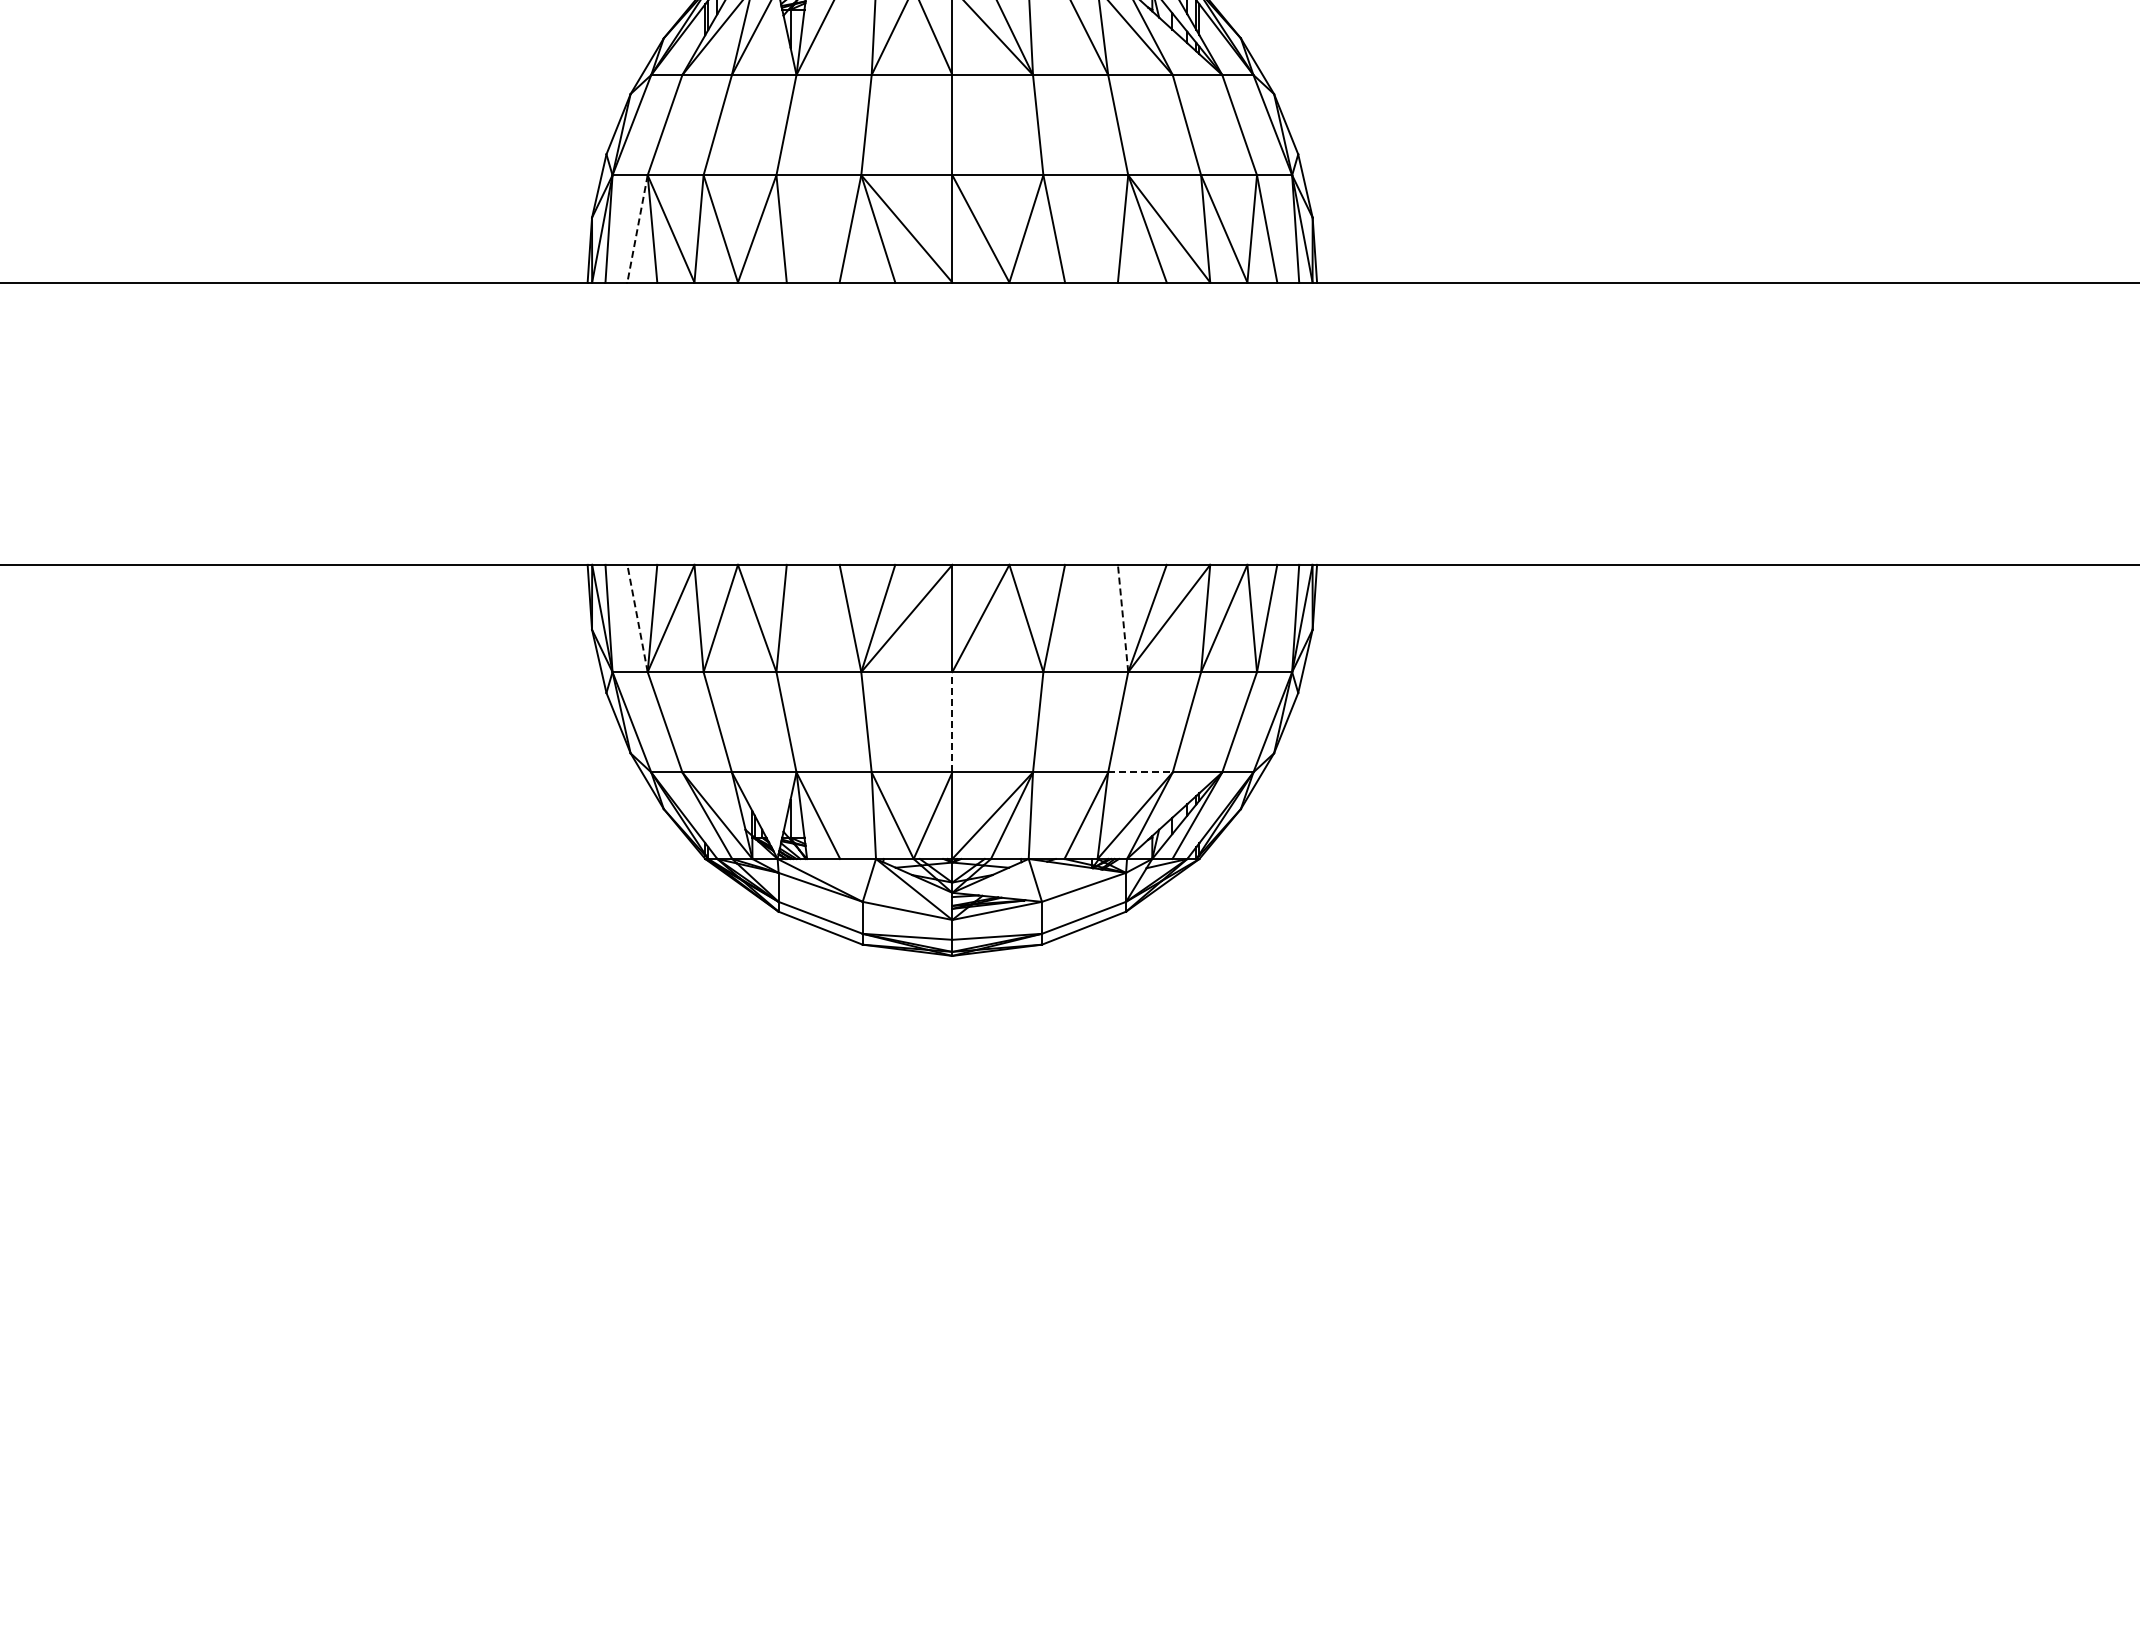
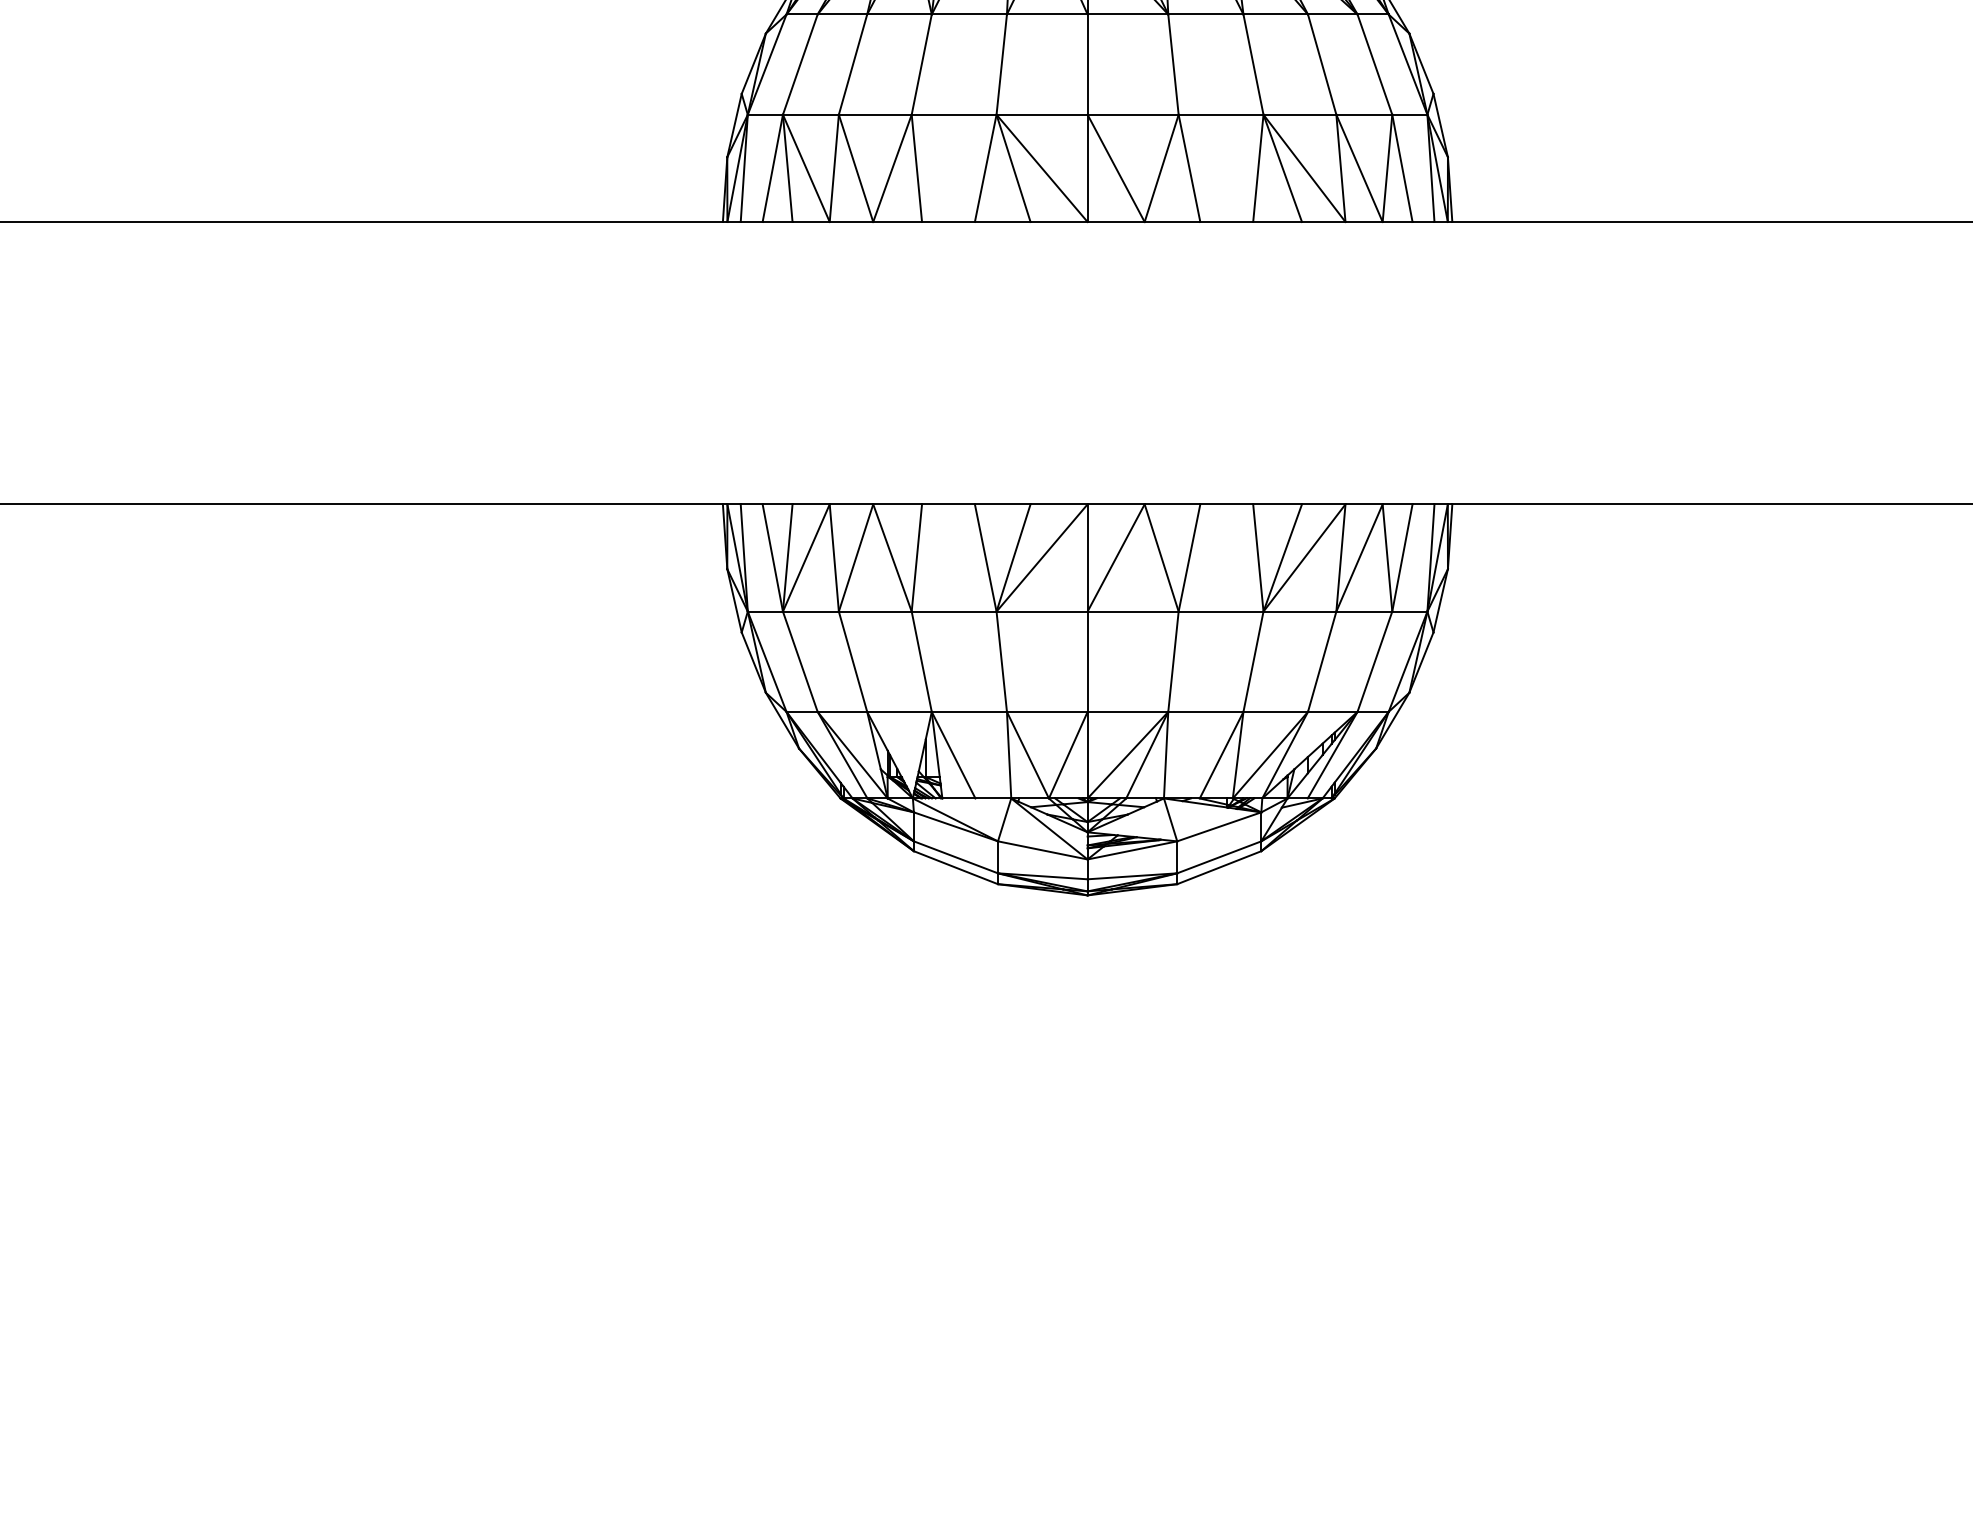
line: (637, 228) -> (772, 167), dashed -> solid
line: (637, 618) -> (772, 557), dashed -> solid
line: (1123, 618) -> (1258, 557), dashed -> solid
line: (952, 721) -> (1087, 660), dashed -> solid
line: (1140, 772) -> (1275, 711), dashed -> solid

